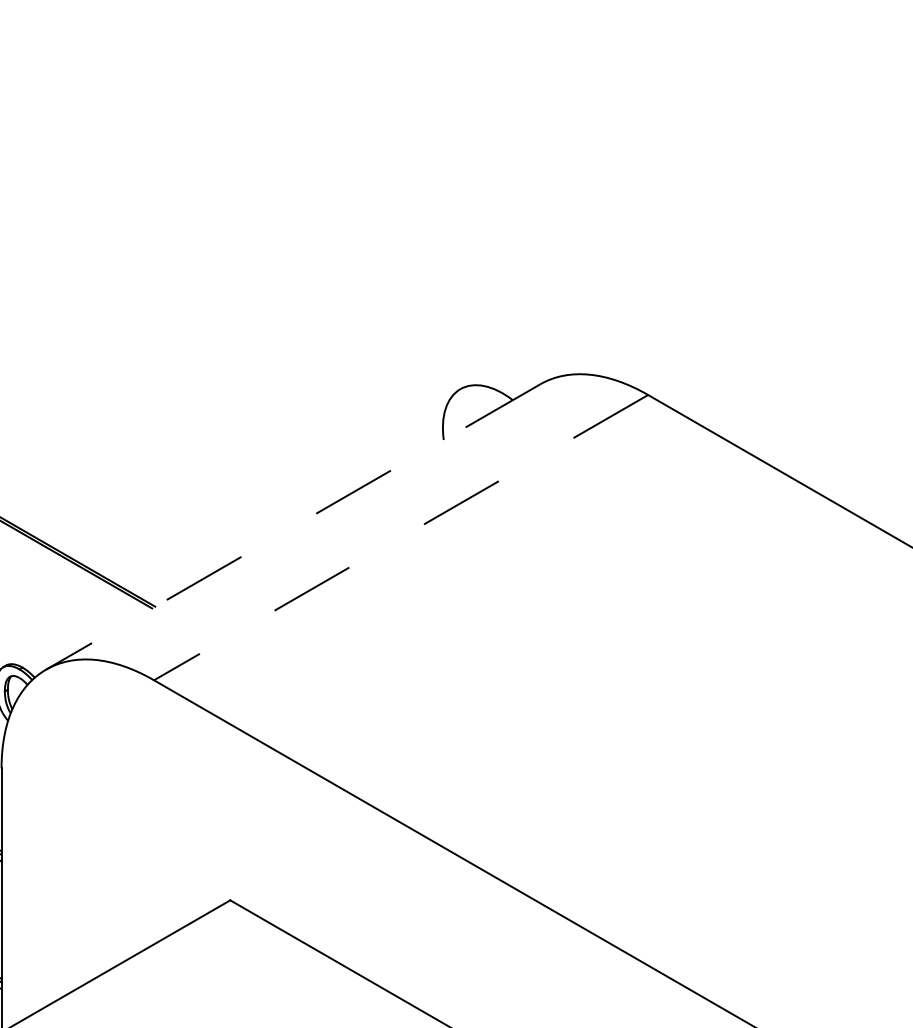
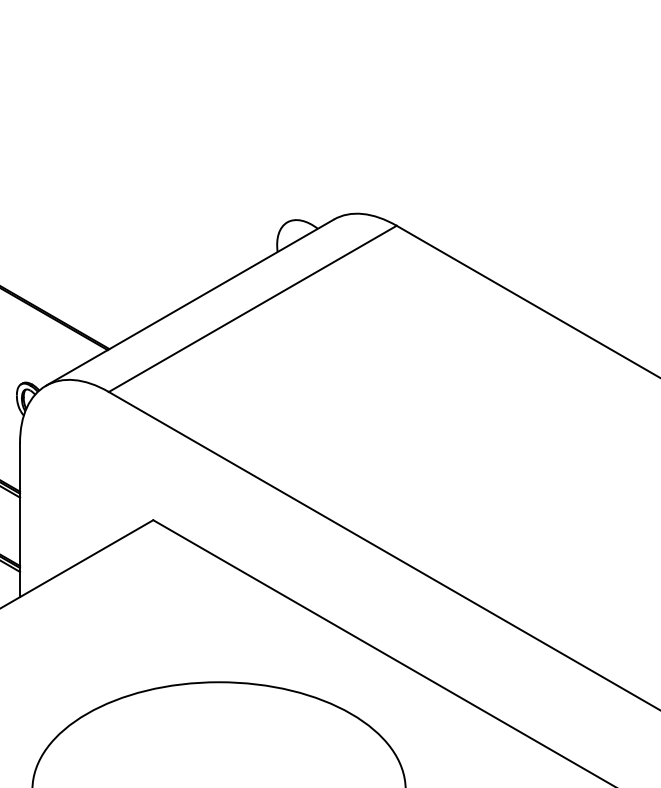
line: (292, 526) -> (189, 302), dashed -> solid
line: (400, 538) -> (252, 309), dashed -> solid

